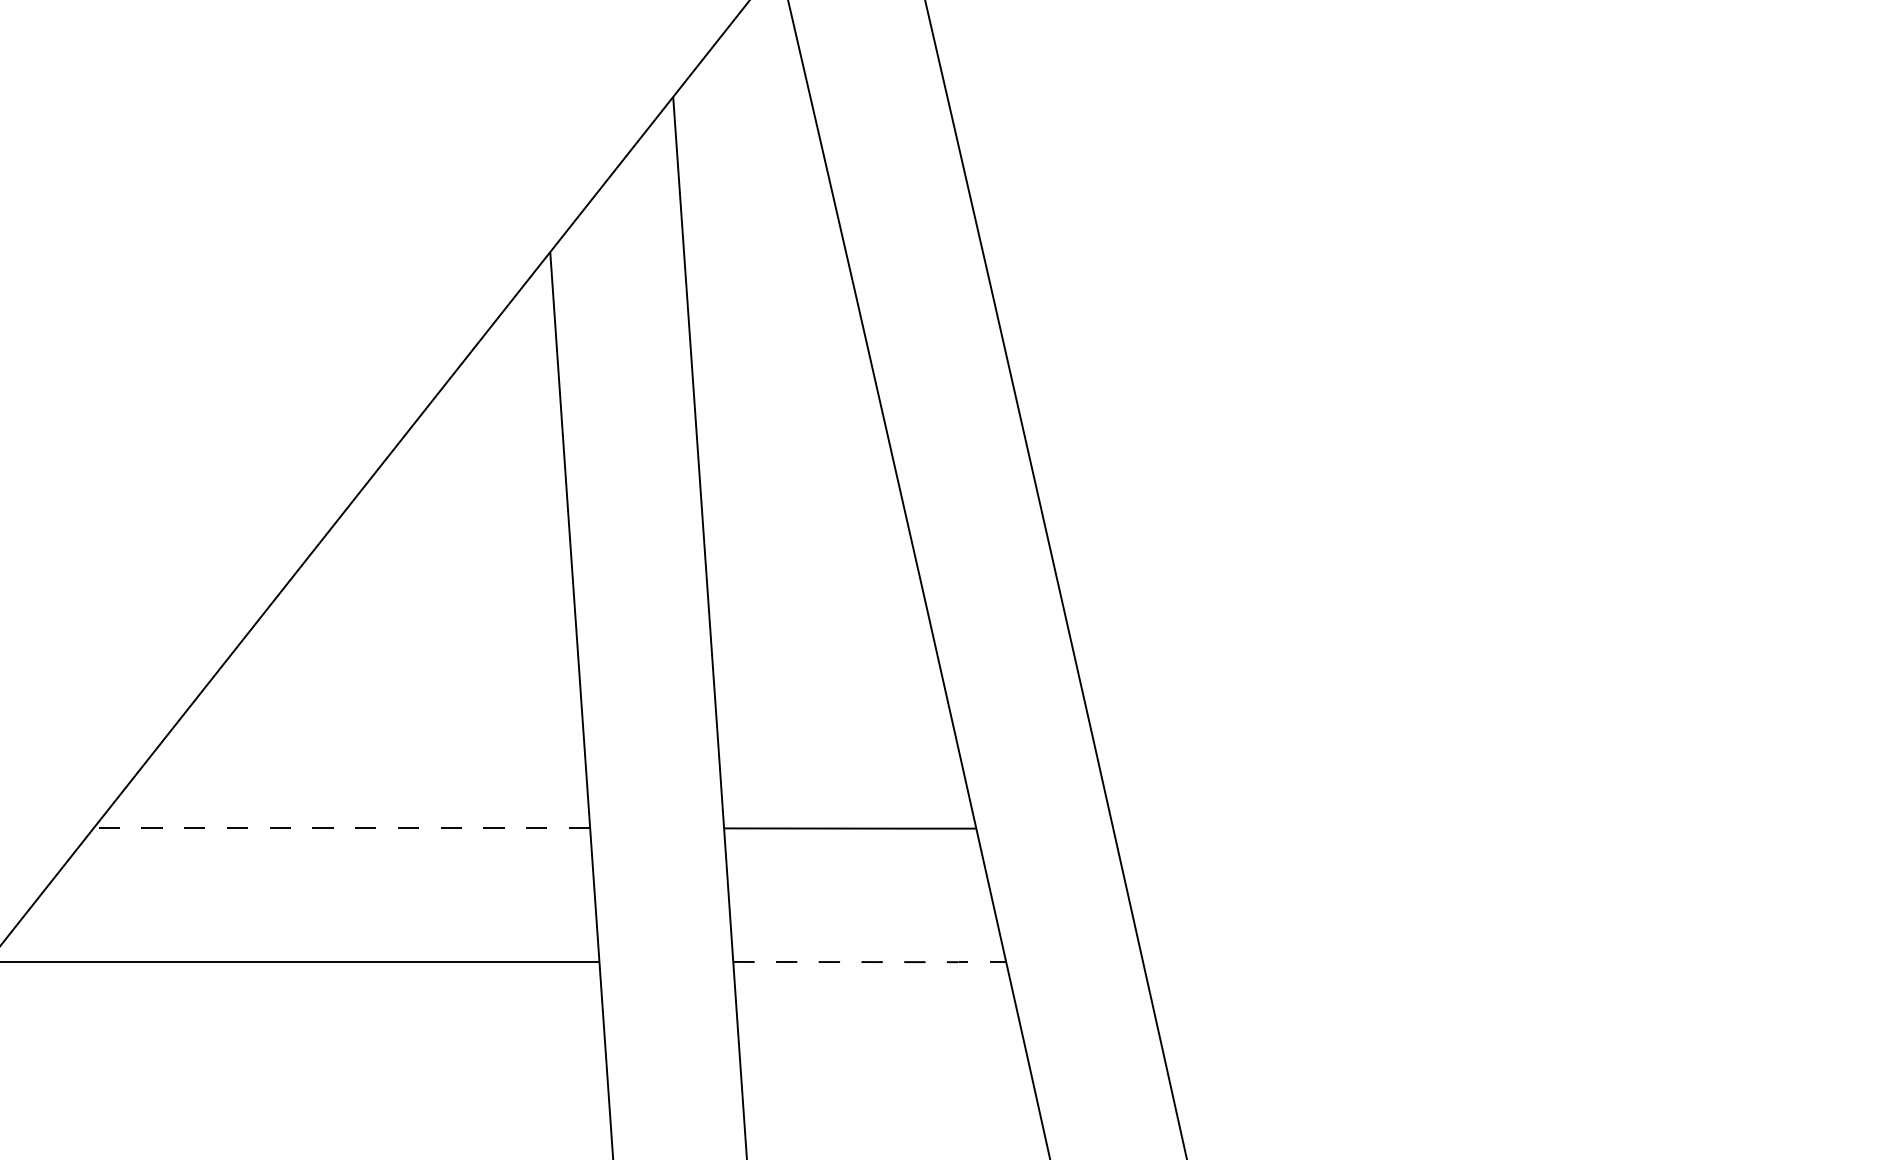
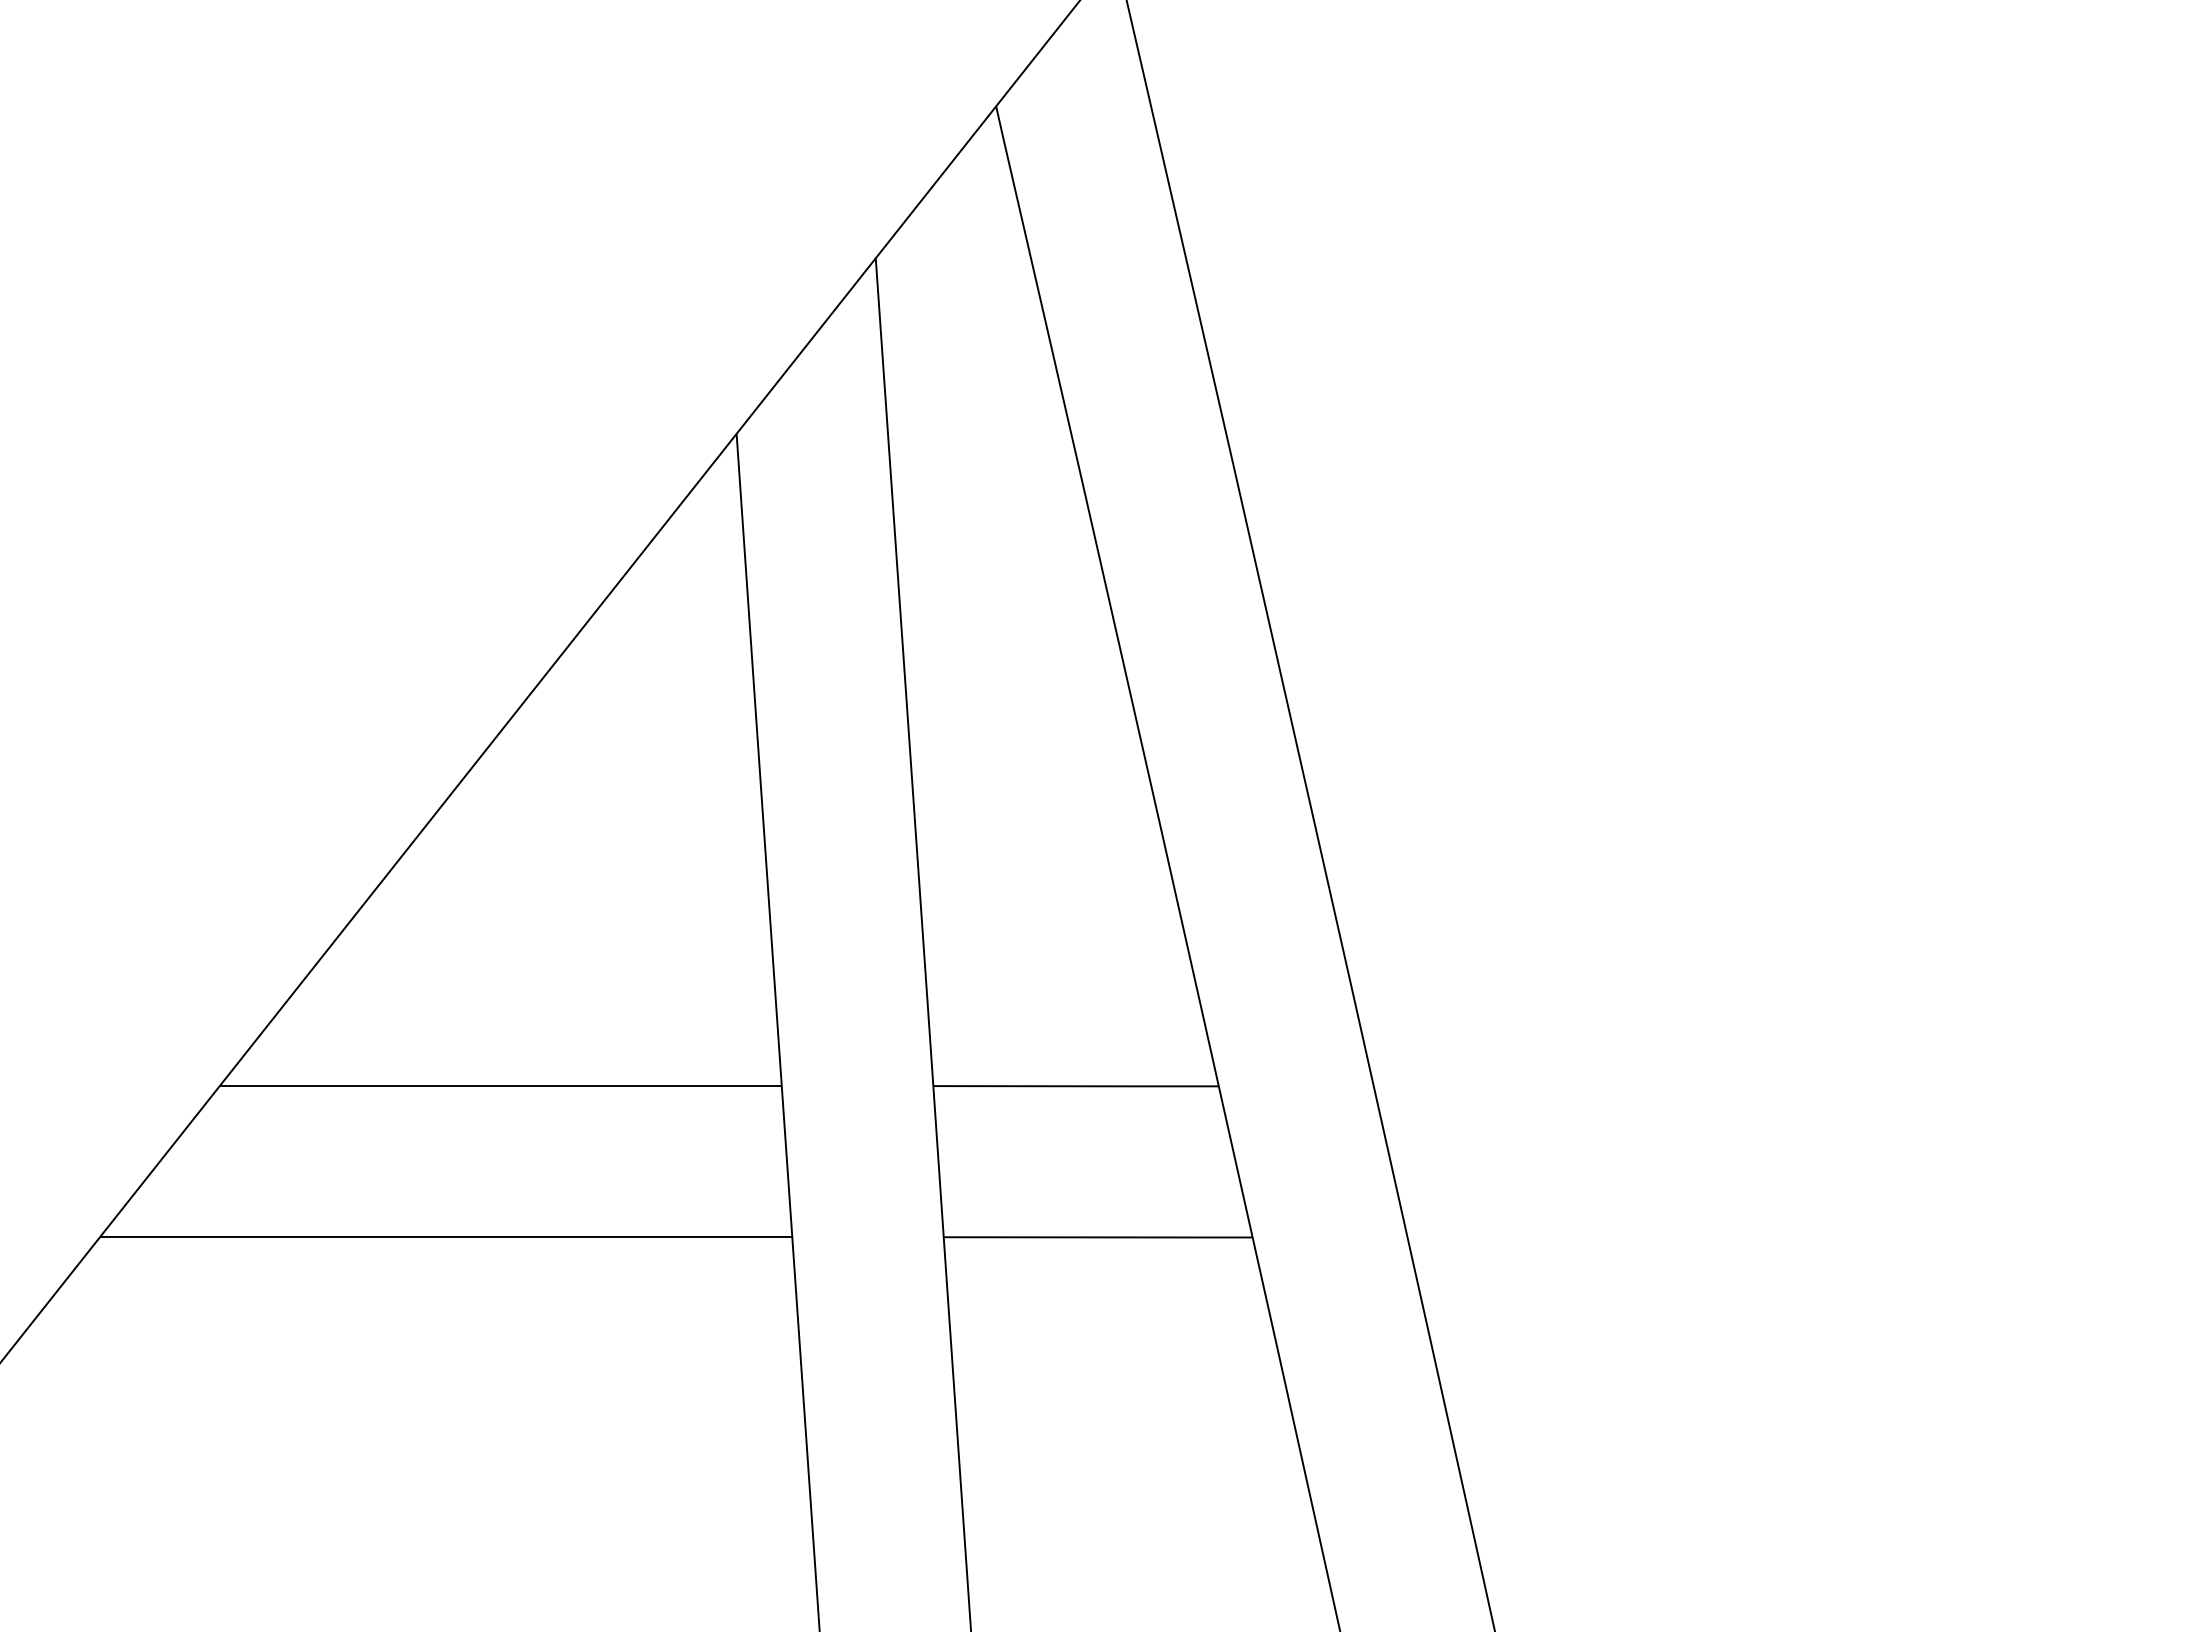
line: (341, 828) -> (500, 1086), dashed -> solid
line: (870, 962) -> (1099, 1237), dashed -> solid

